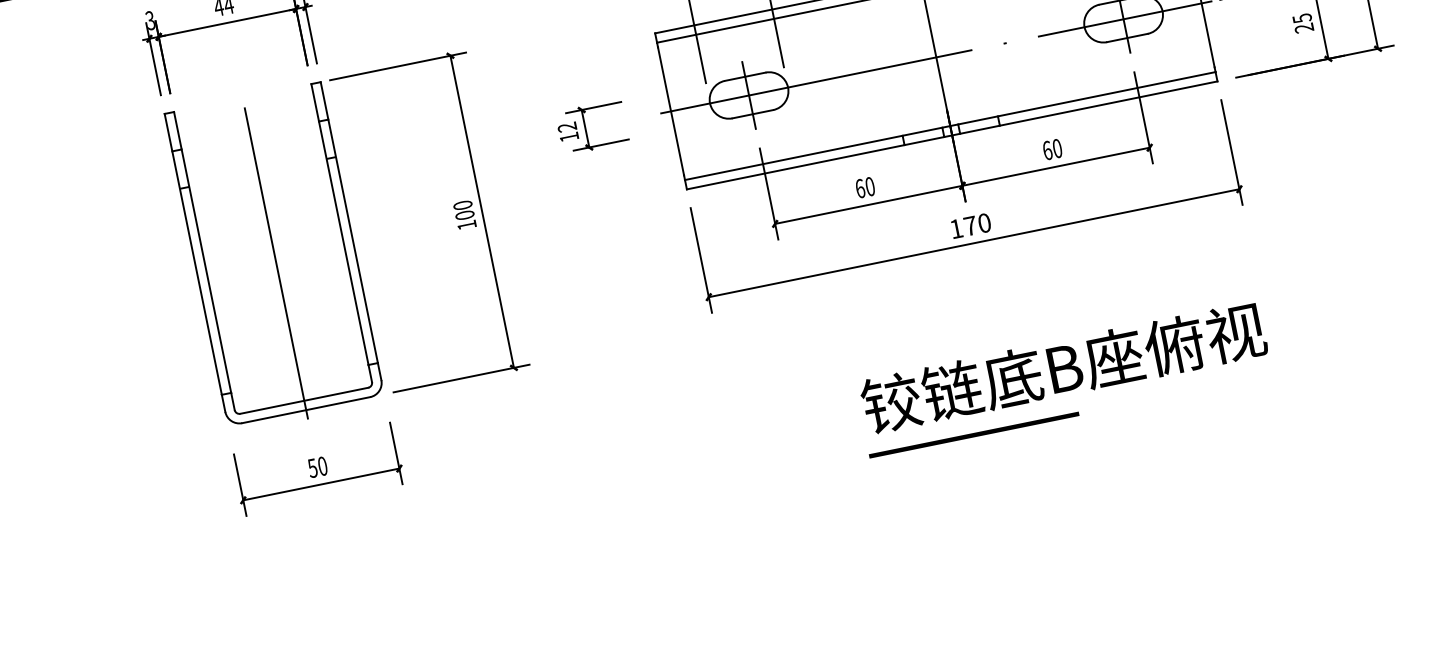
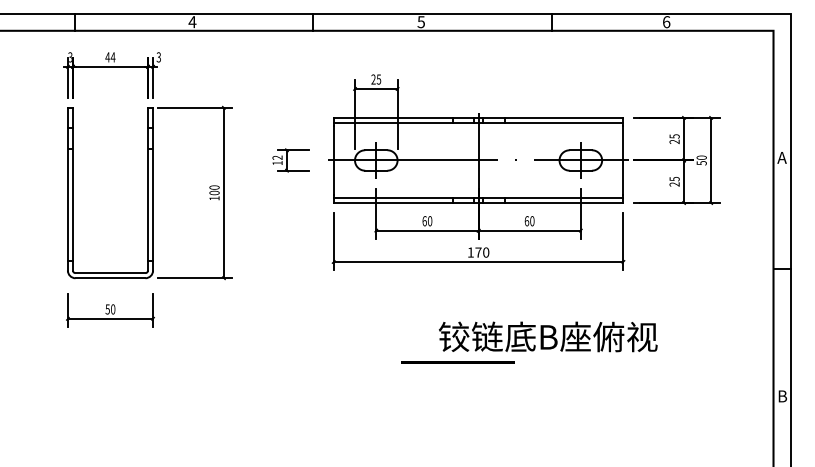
line: (275, 256) -> (110, 194), removed
text: (1064, 367) -> (548, 336), moved

